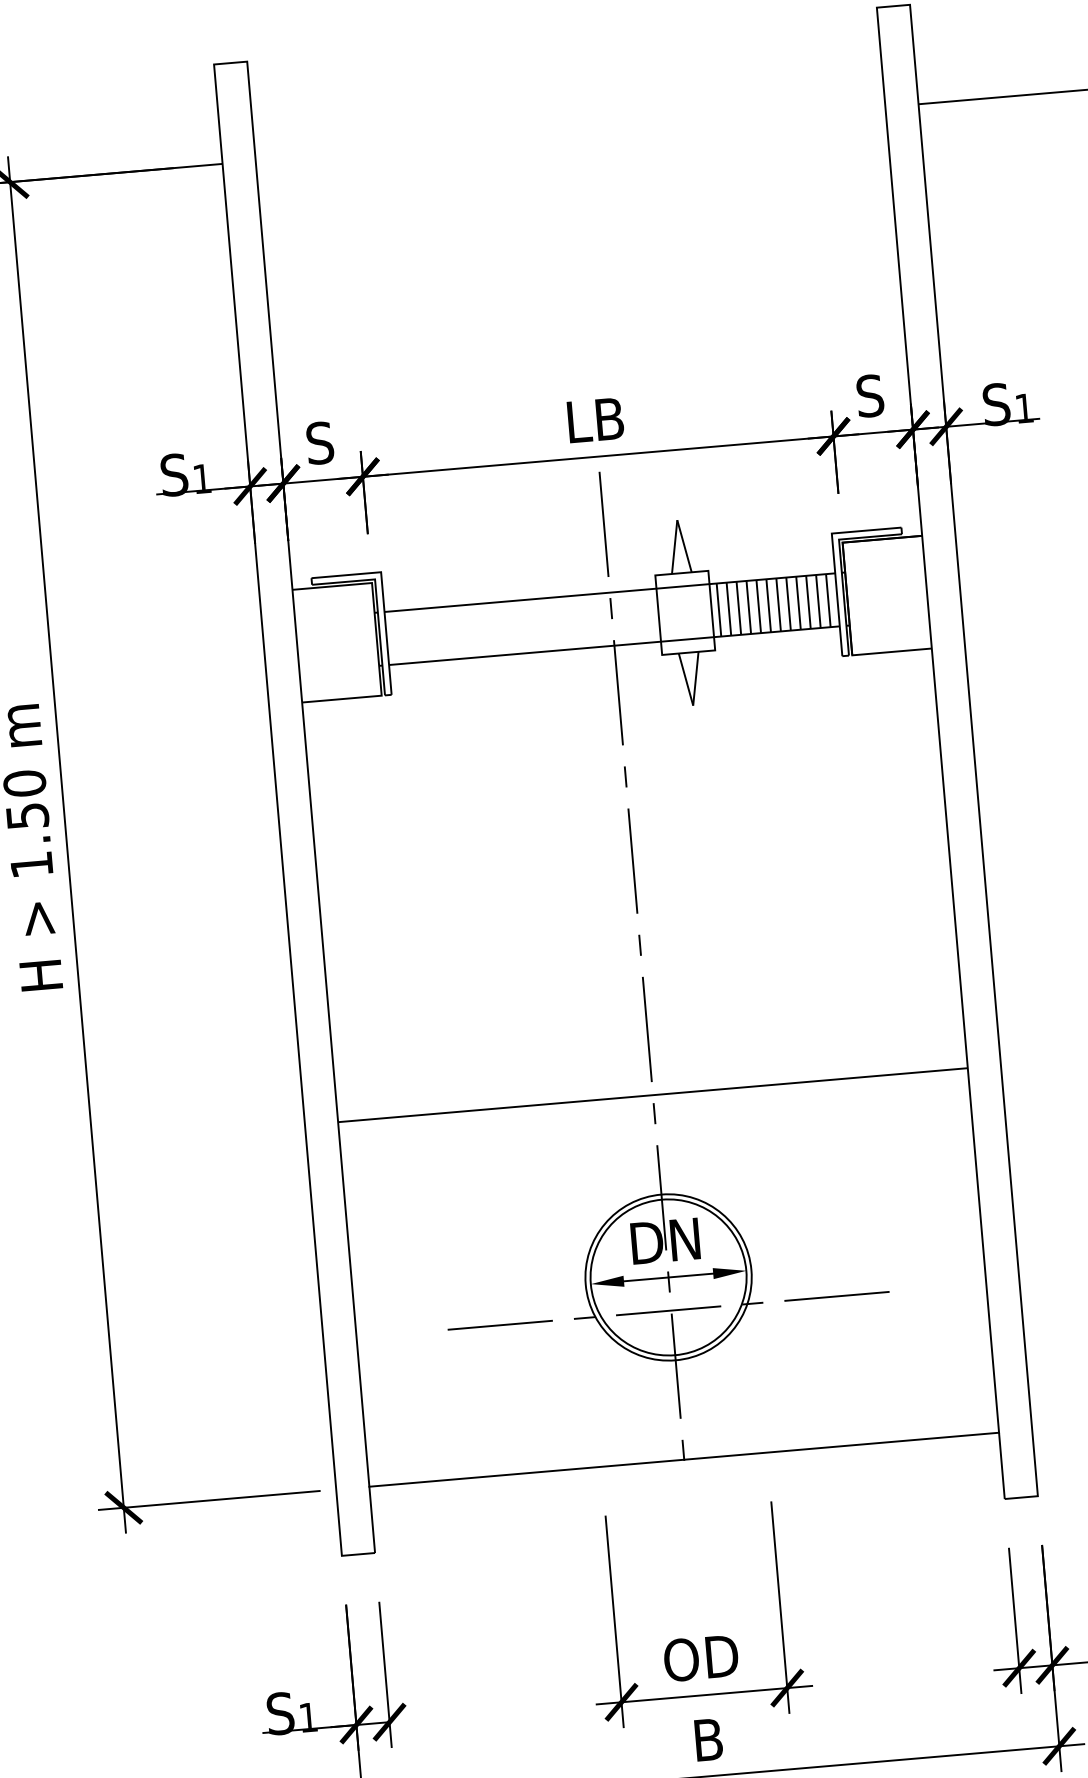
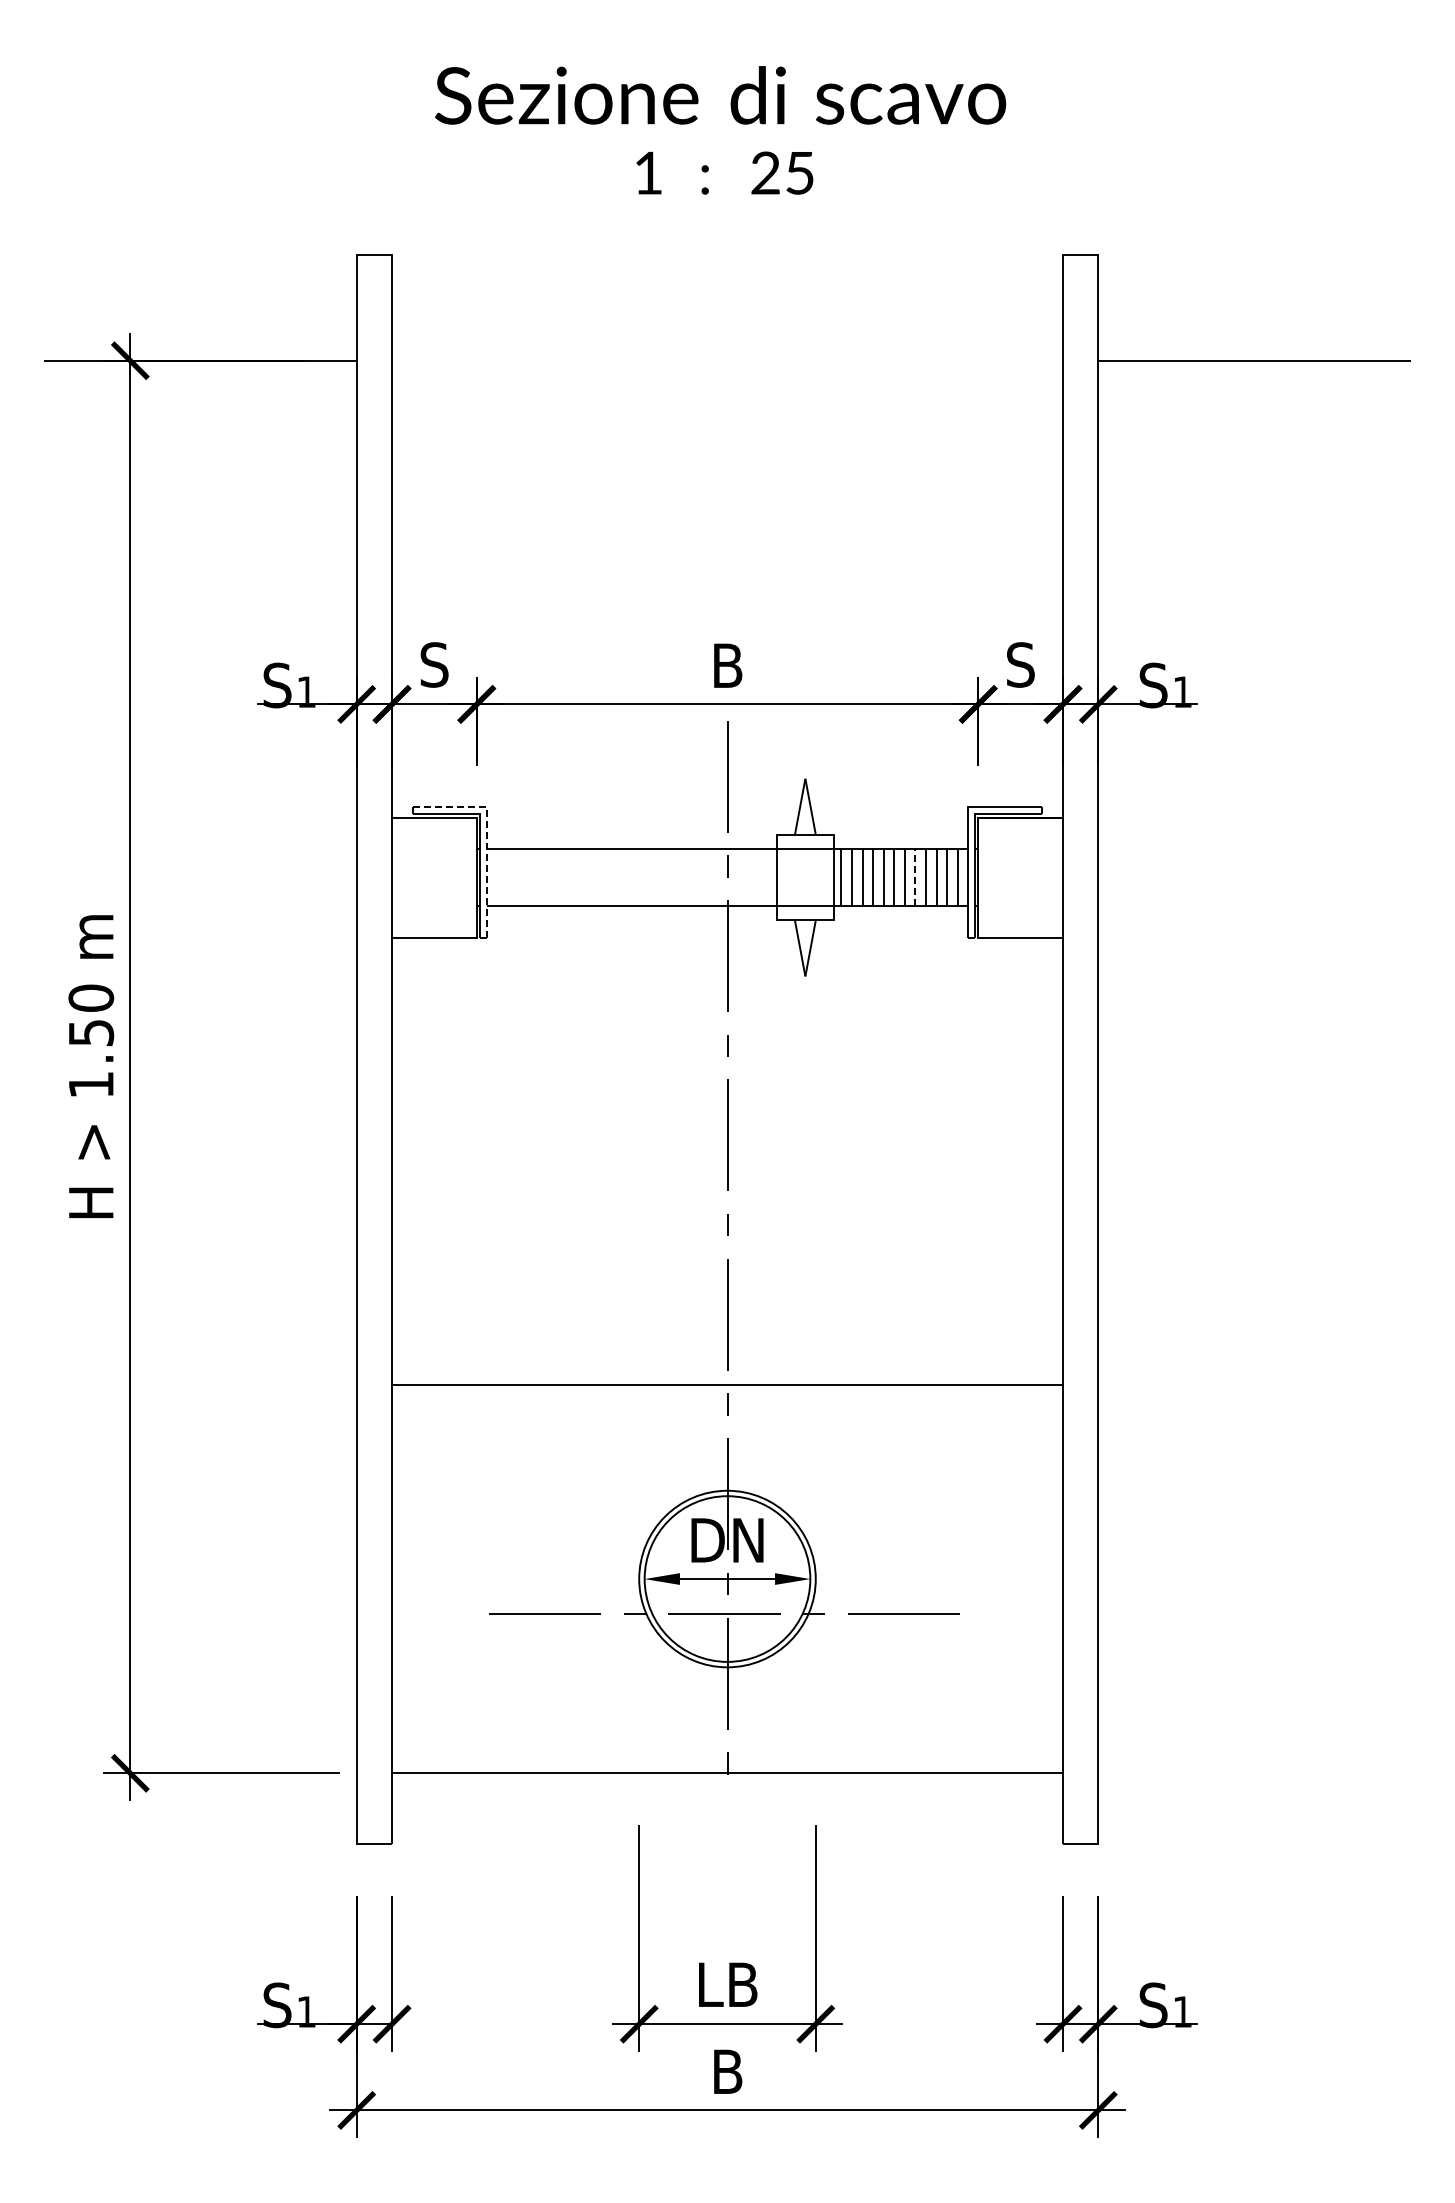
text: (596, 420) -> (728, 665), LB -> B
line: (383, 597) -> (487, 833), solid -> dashed
line: (788, 603) -> (915, 877), solid -> dashed
text: (701, 1657) -> (727, 1984), OD -> LB

